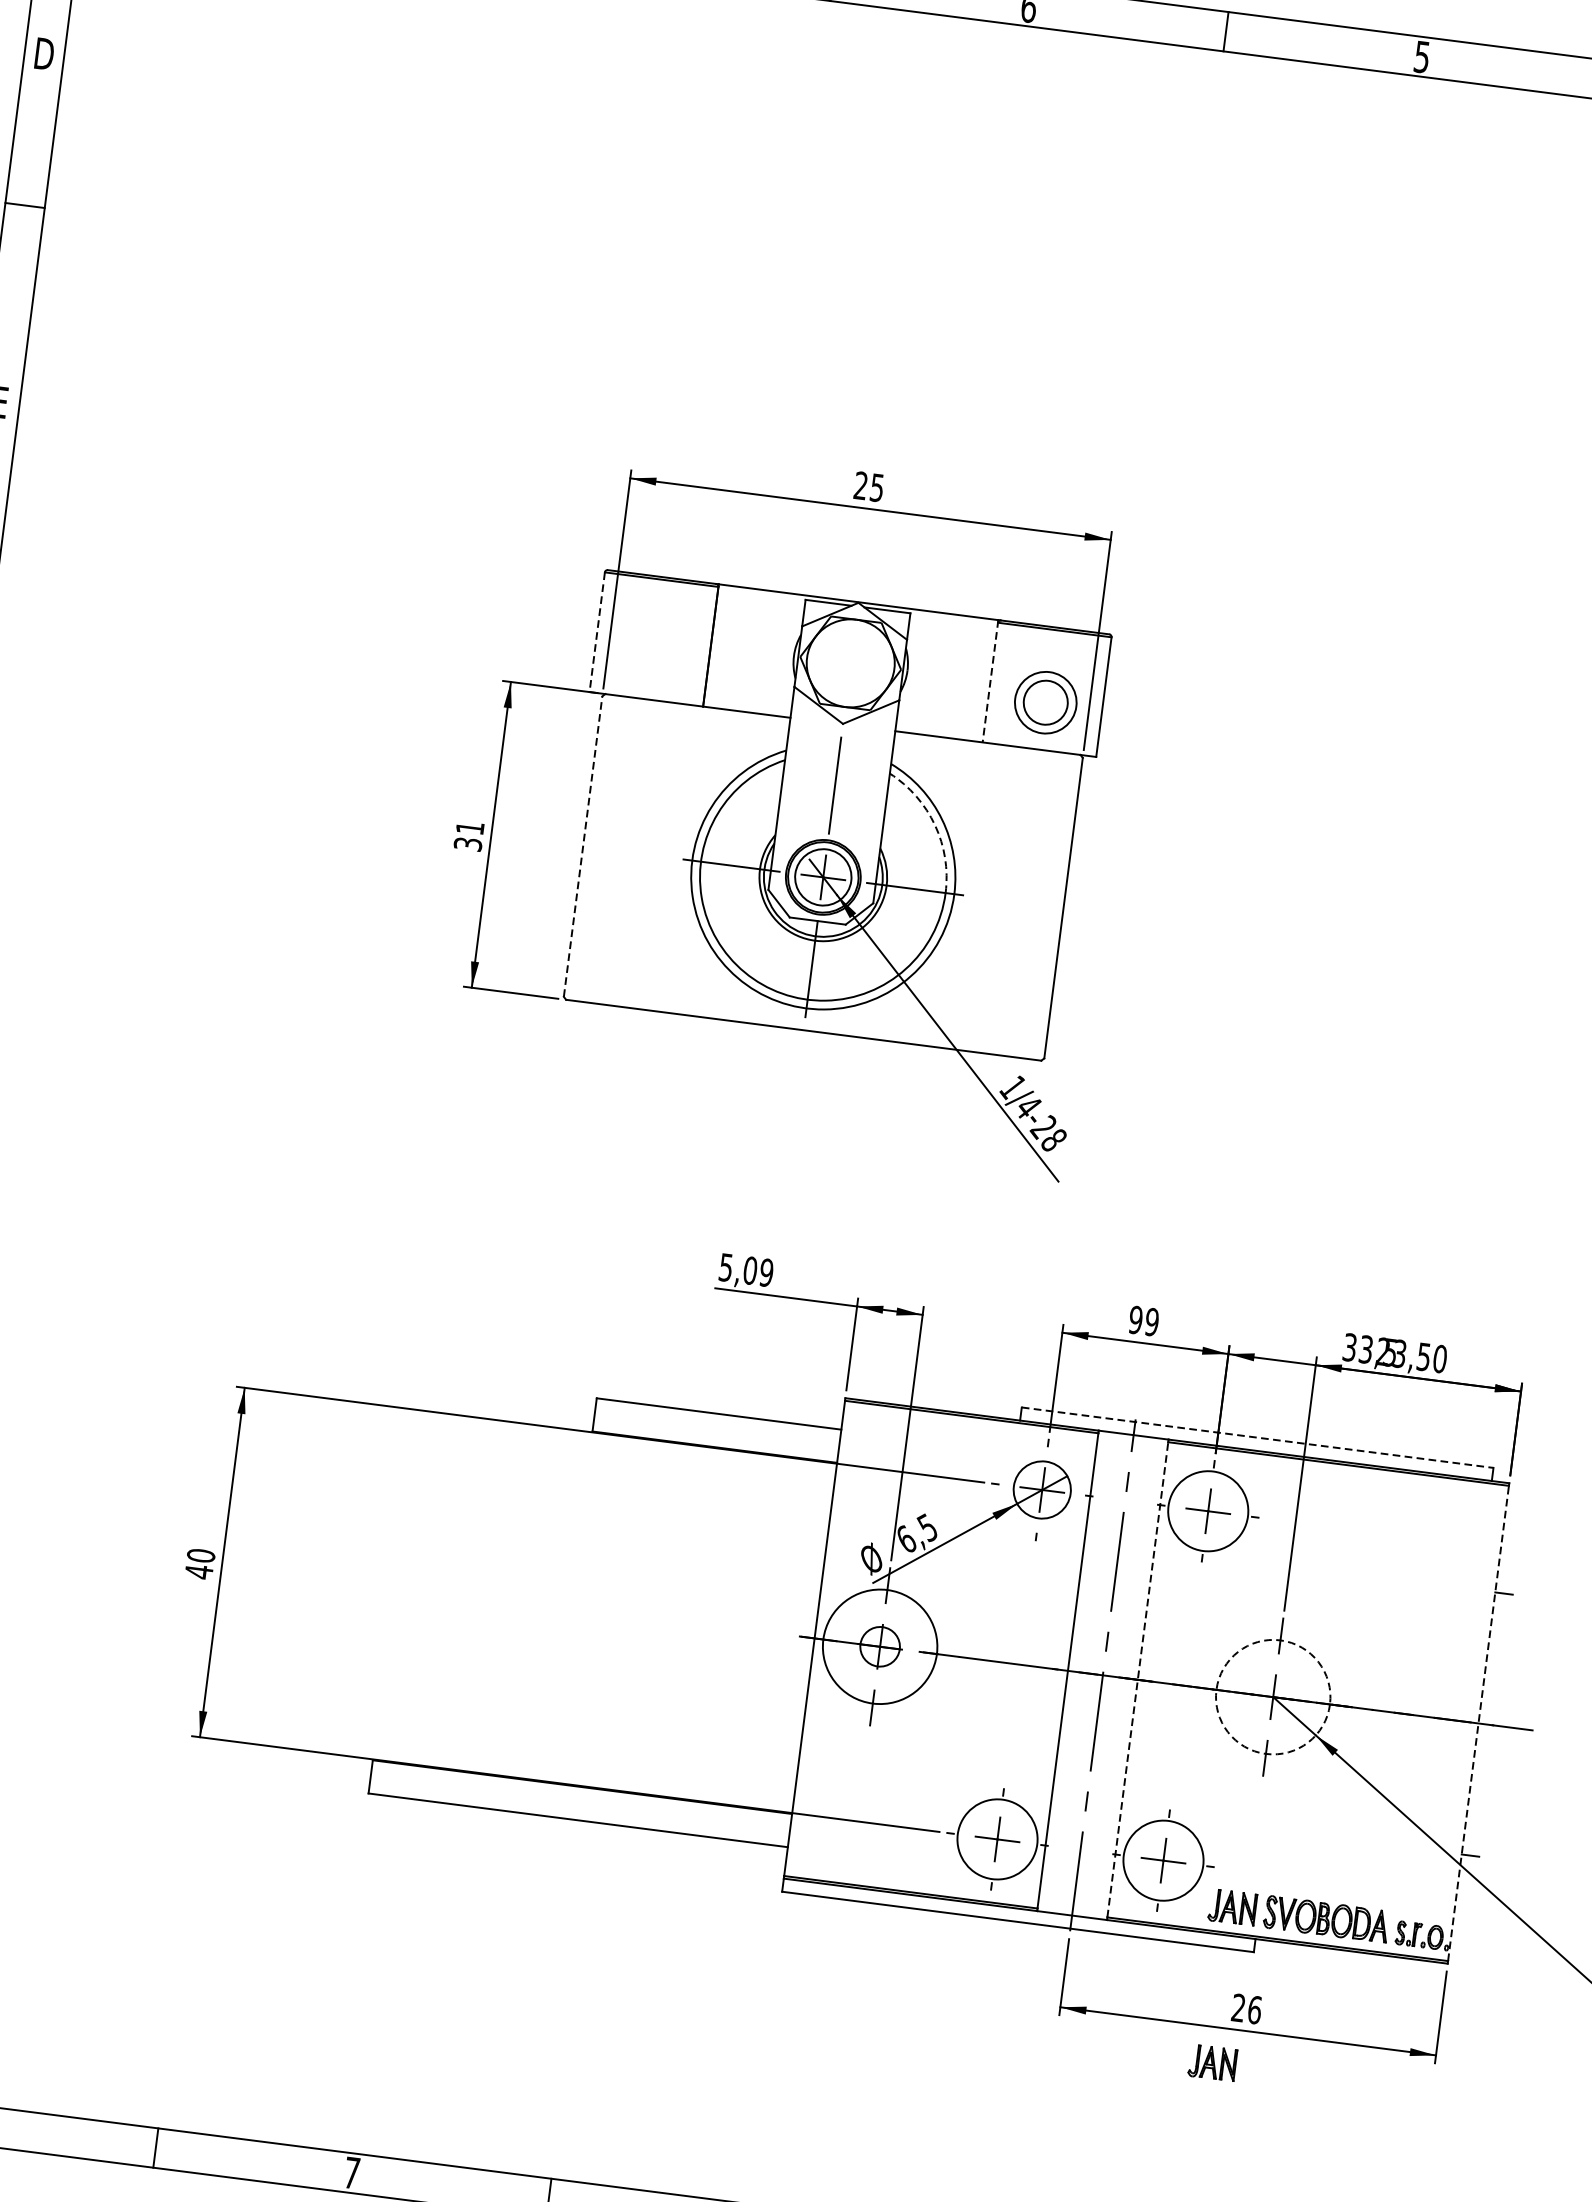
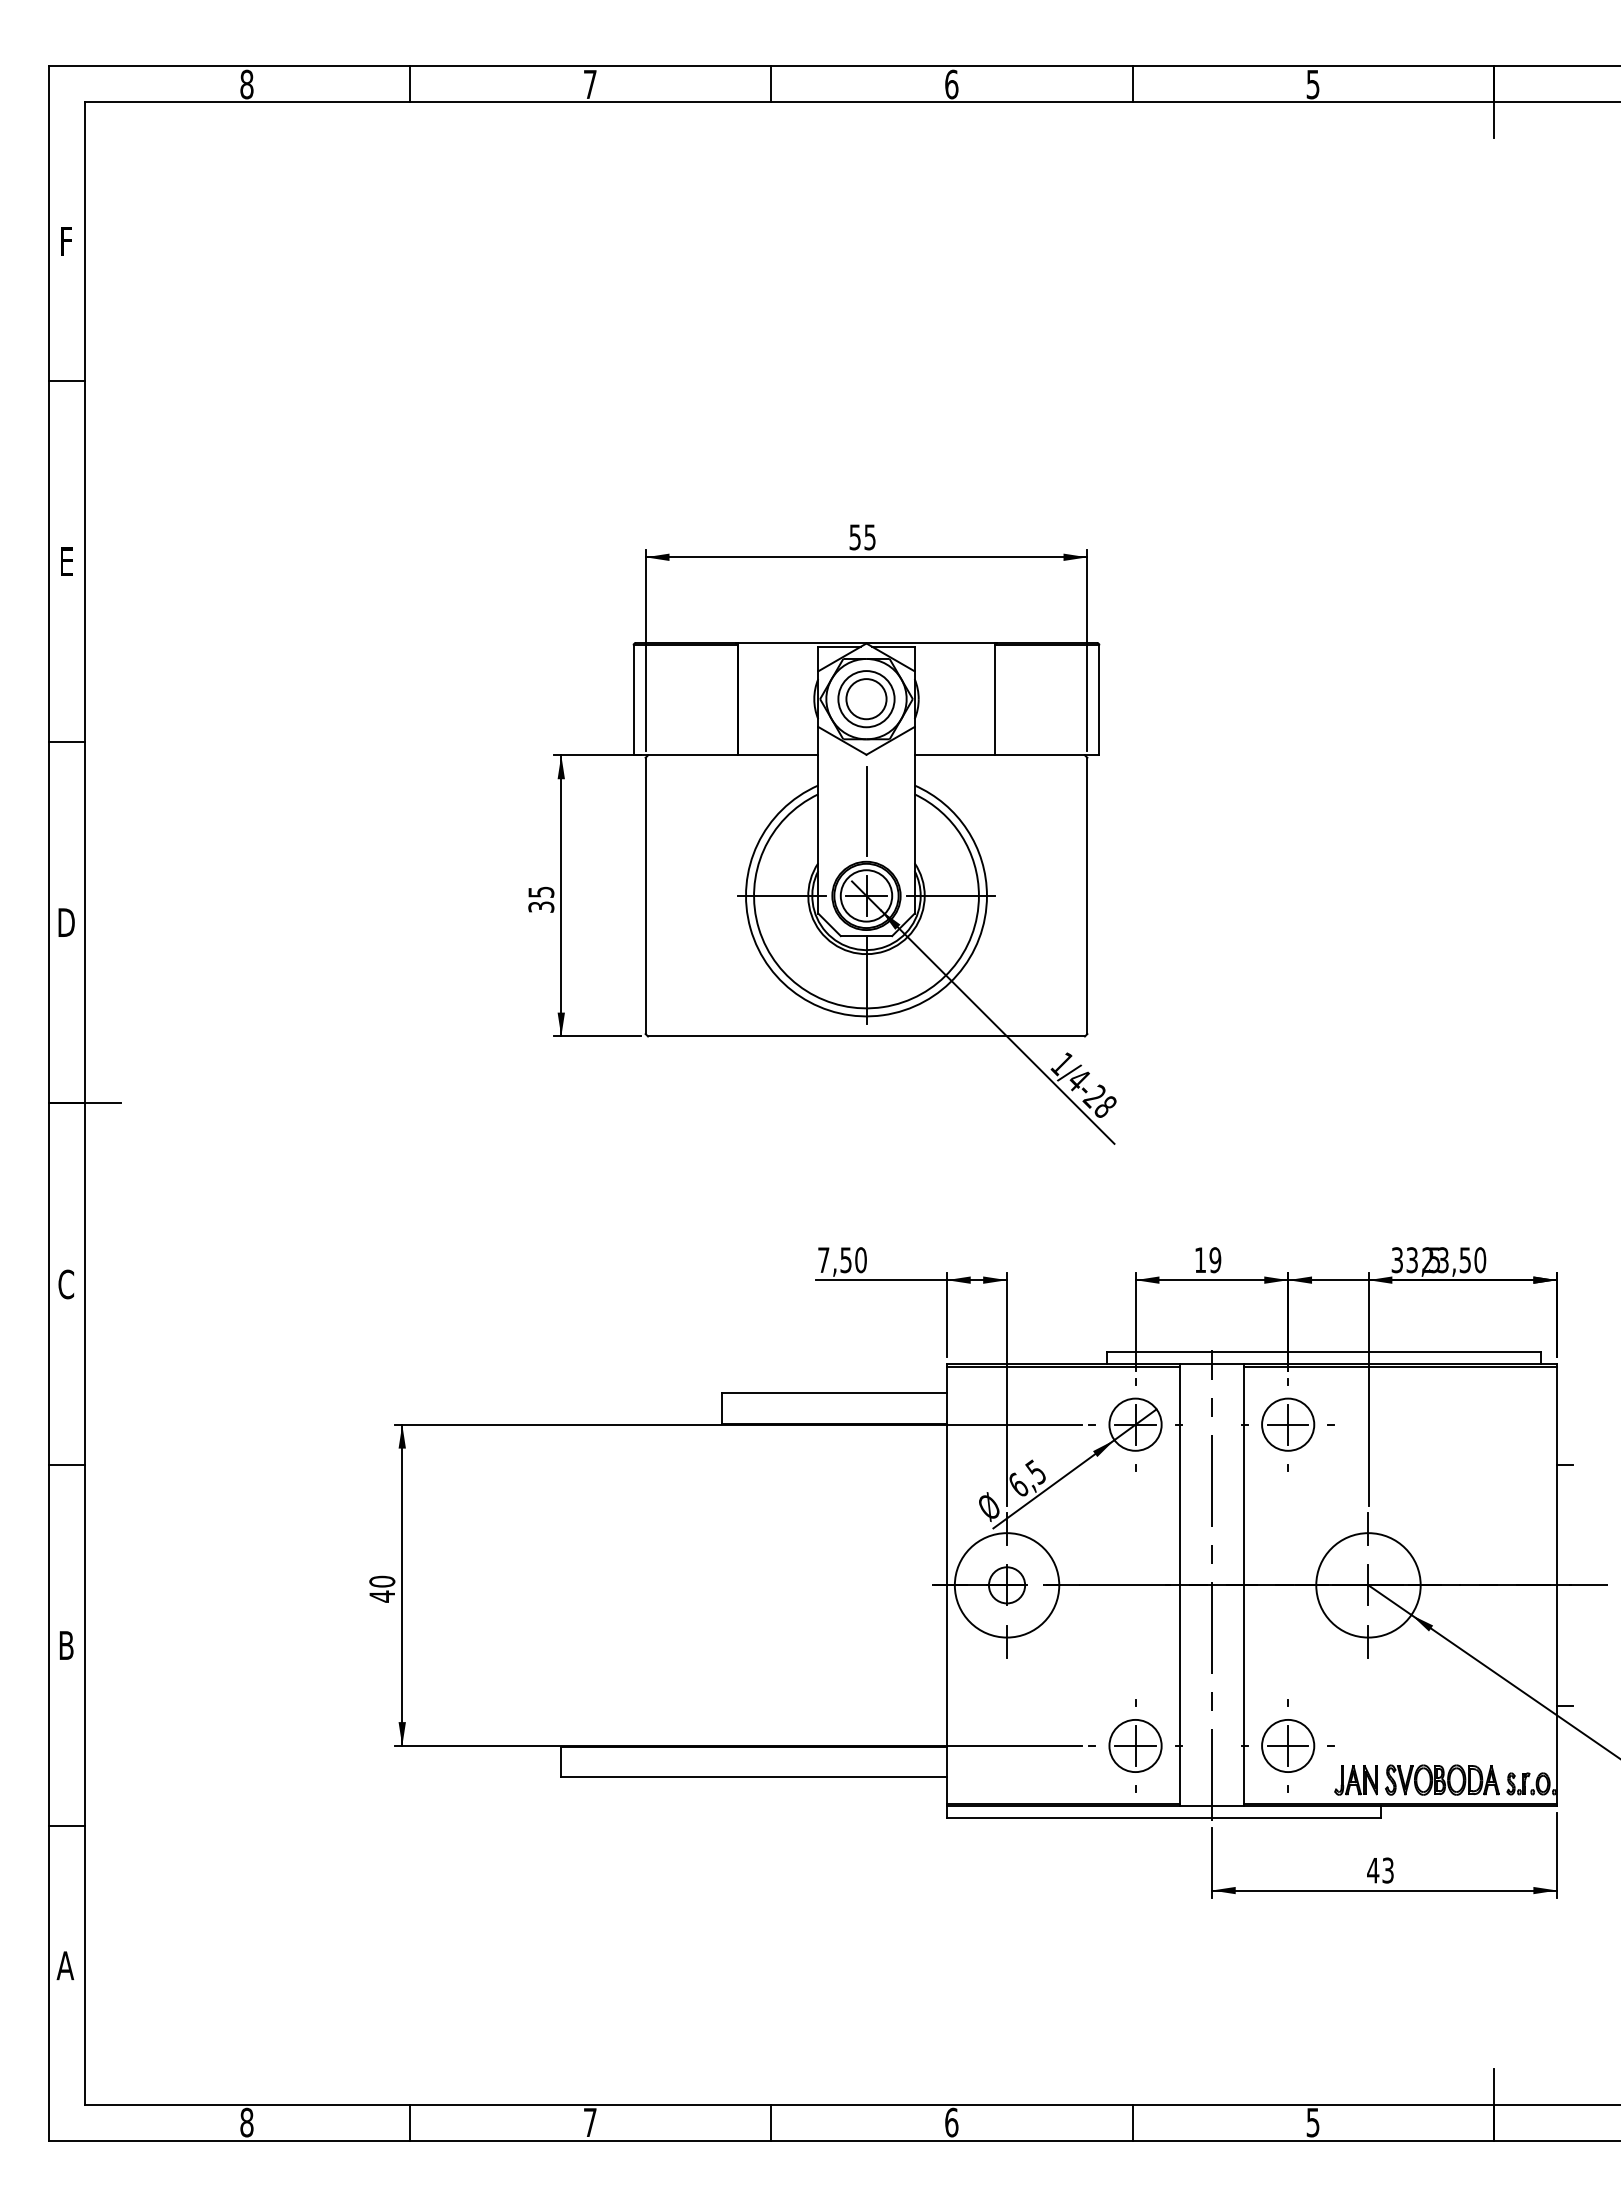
text: (44, 54) -> (66, 241), D -> F
text: (860, 485) -> (854, 537), 25 -> 55
line: (597, 632) -> (633, 700), dashed -> solid
line: (990, 681) -> (995, 699), dashed -> solid
part: (1045, 703) -> (866, 699), moved
arc: (935, 824) -> (961, 835), dashed -> solid
text: (470, 827) -> (541, 891), 31 -> 35
line: (583, 846) -> (645, 895), dashed -> solid
text: (746, 1270) -> (842, 1260), 5,09 -> 7,50
text: (1135, 1320) -> (1200, 1260), 99 -> 19
line: (1257, 1437) -> (1324, 1352), dashed -> solid
circle: (1208, 1511) -> (1288, 1424), size x0.71
line: (1137, 1678) -> (1243, 1584), dashed -> solid
circle: (1273, 1697) -> (1368, 1585), dashed -> solid
line: (1478, 1722) -> (1557, 1584), dashed -> solid
circle: (997, 1838) -> (1135, 1745), size x0.71
circle: (1163, 1860) -> (1288, 1745), size x0.71
text: (1246, 2008) -> (1380, 1870), 26 -> 43
part: (1212, 2063) -> (1355, 1923), removed

